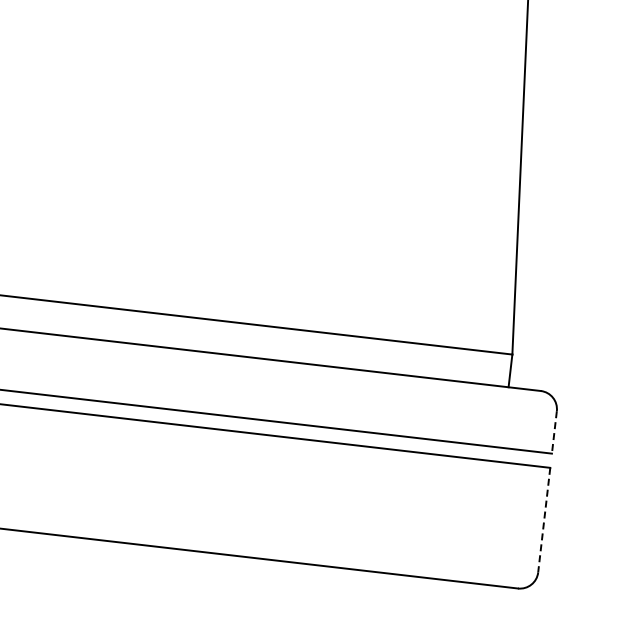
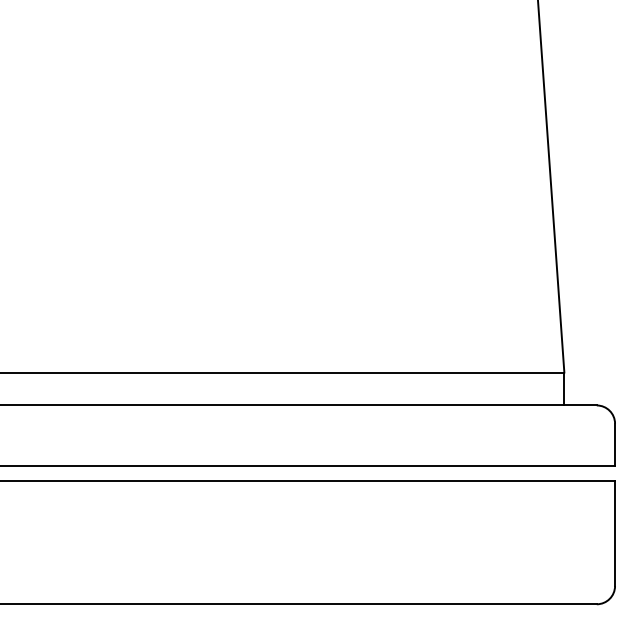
line: (554, 432) -> (615, 445), dashed -> solid
line: (544, 520) -> (615, 533), dashed -> solid

